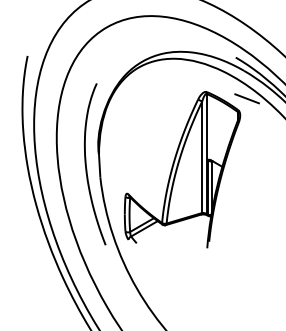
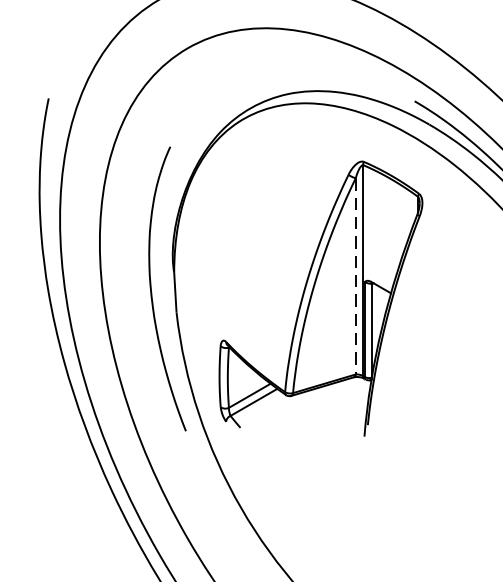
line: (246, 98) -> (433, 173), removed
line: (202, 157) -> (356, 276), solid -> dashed

